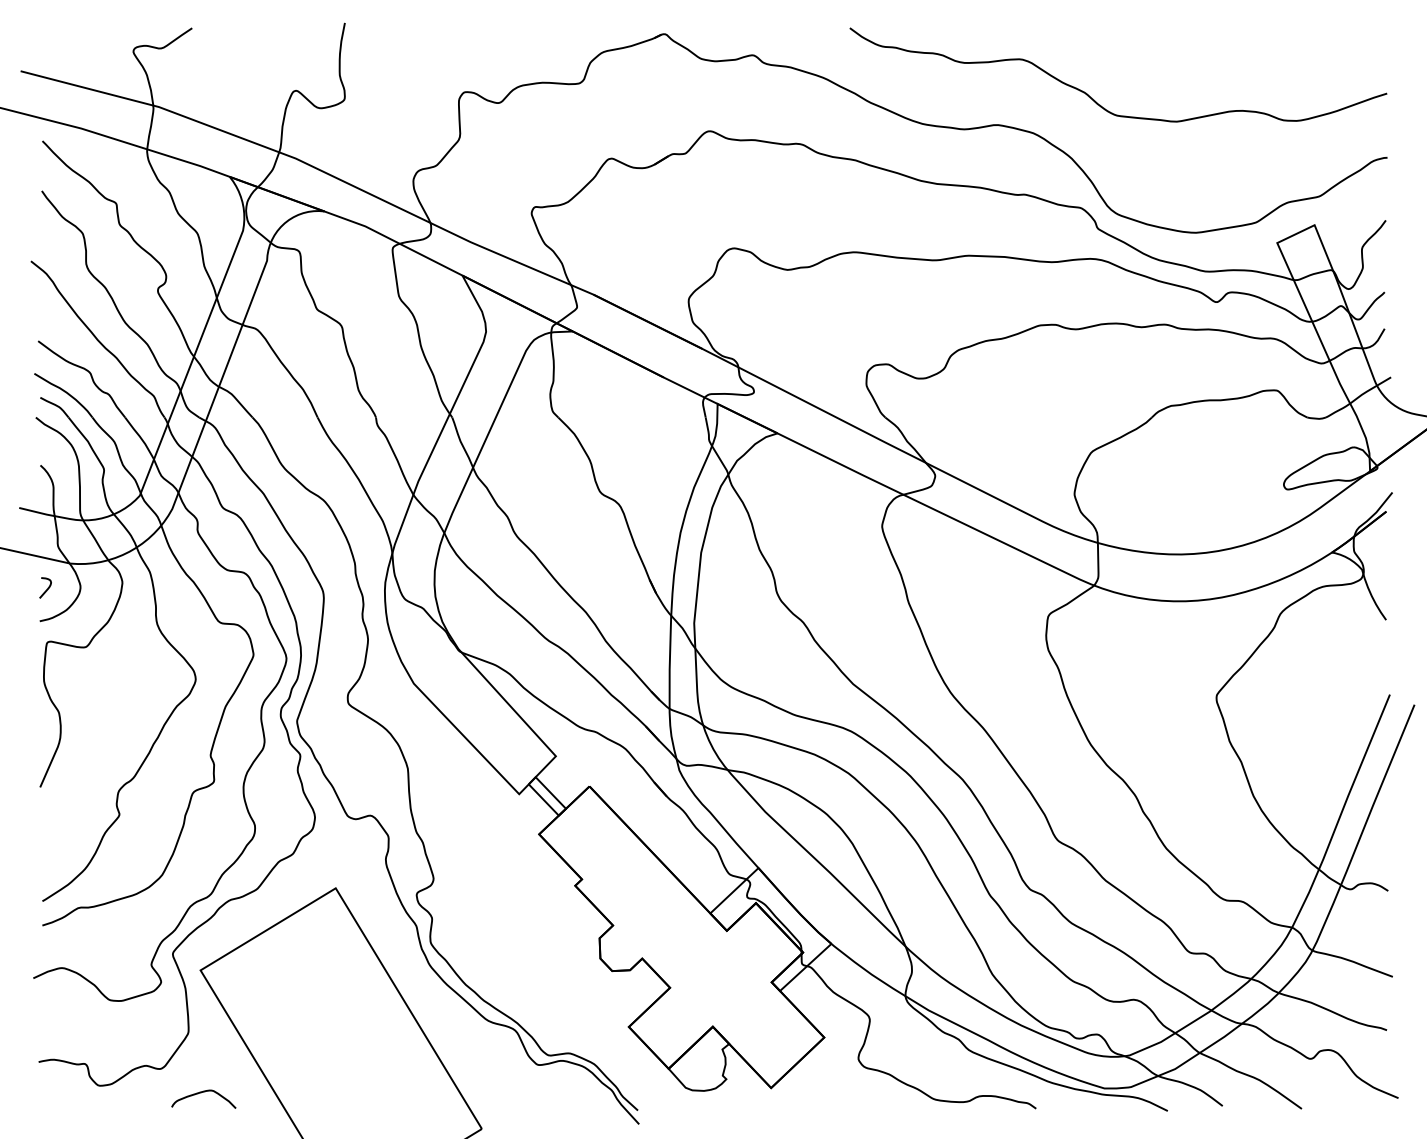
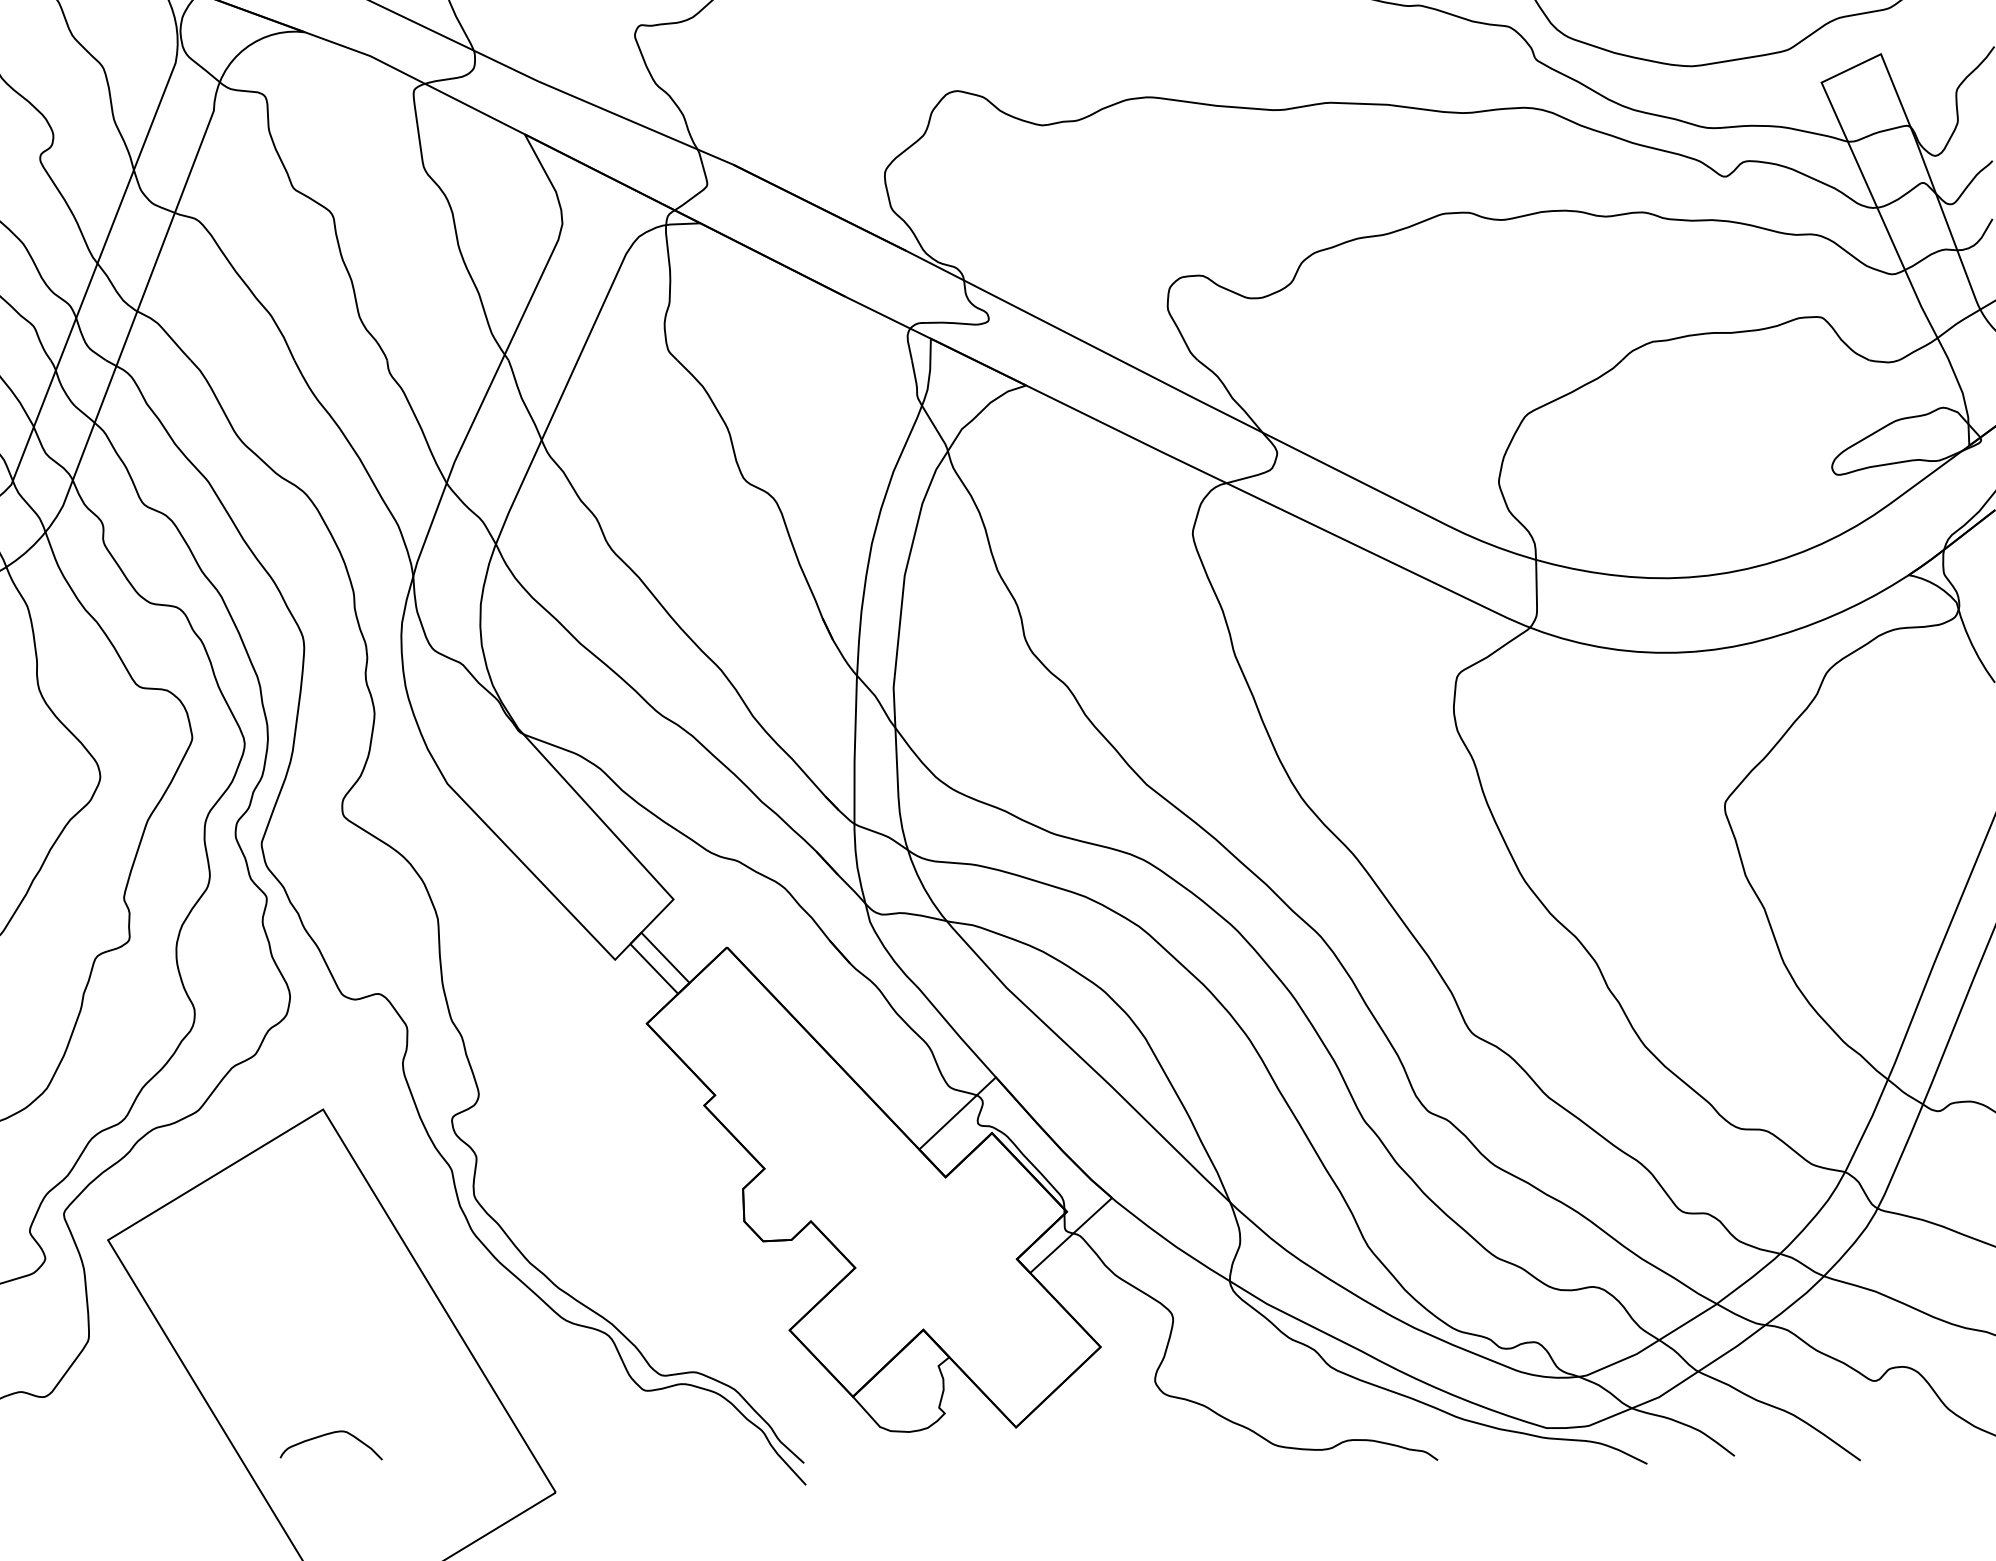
curve: (201, 1093) -> (327, 1436), moved

